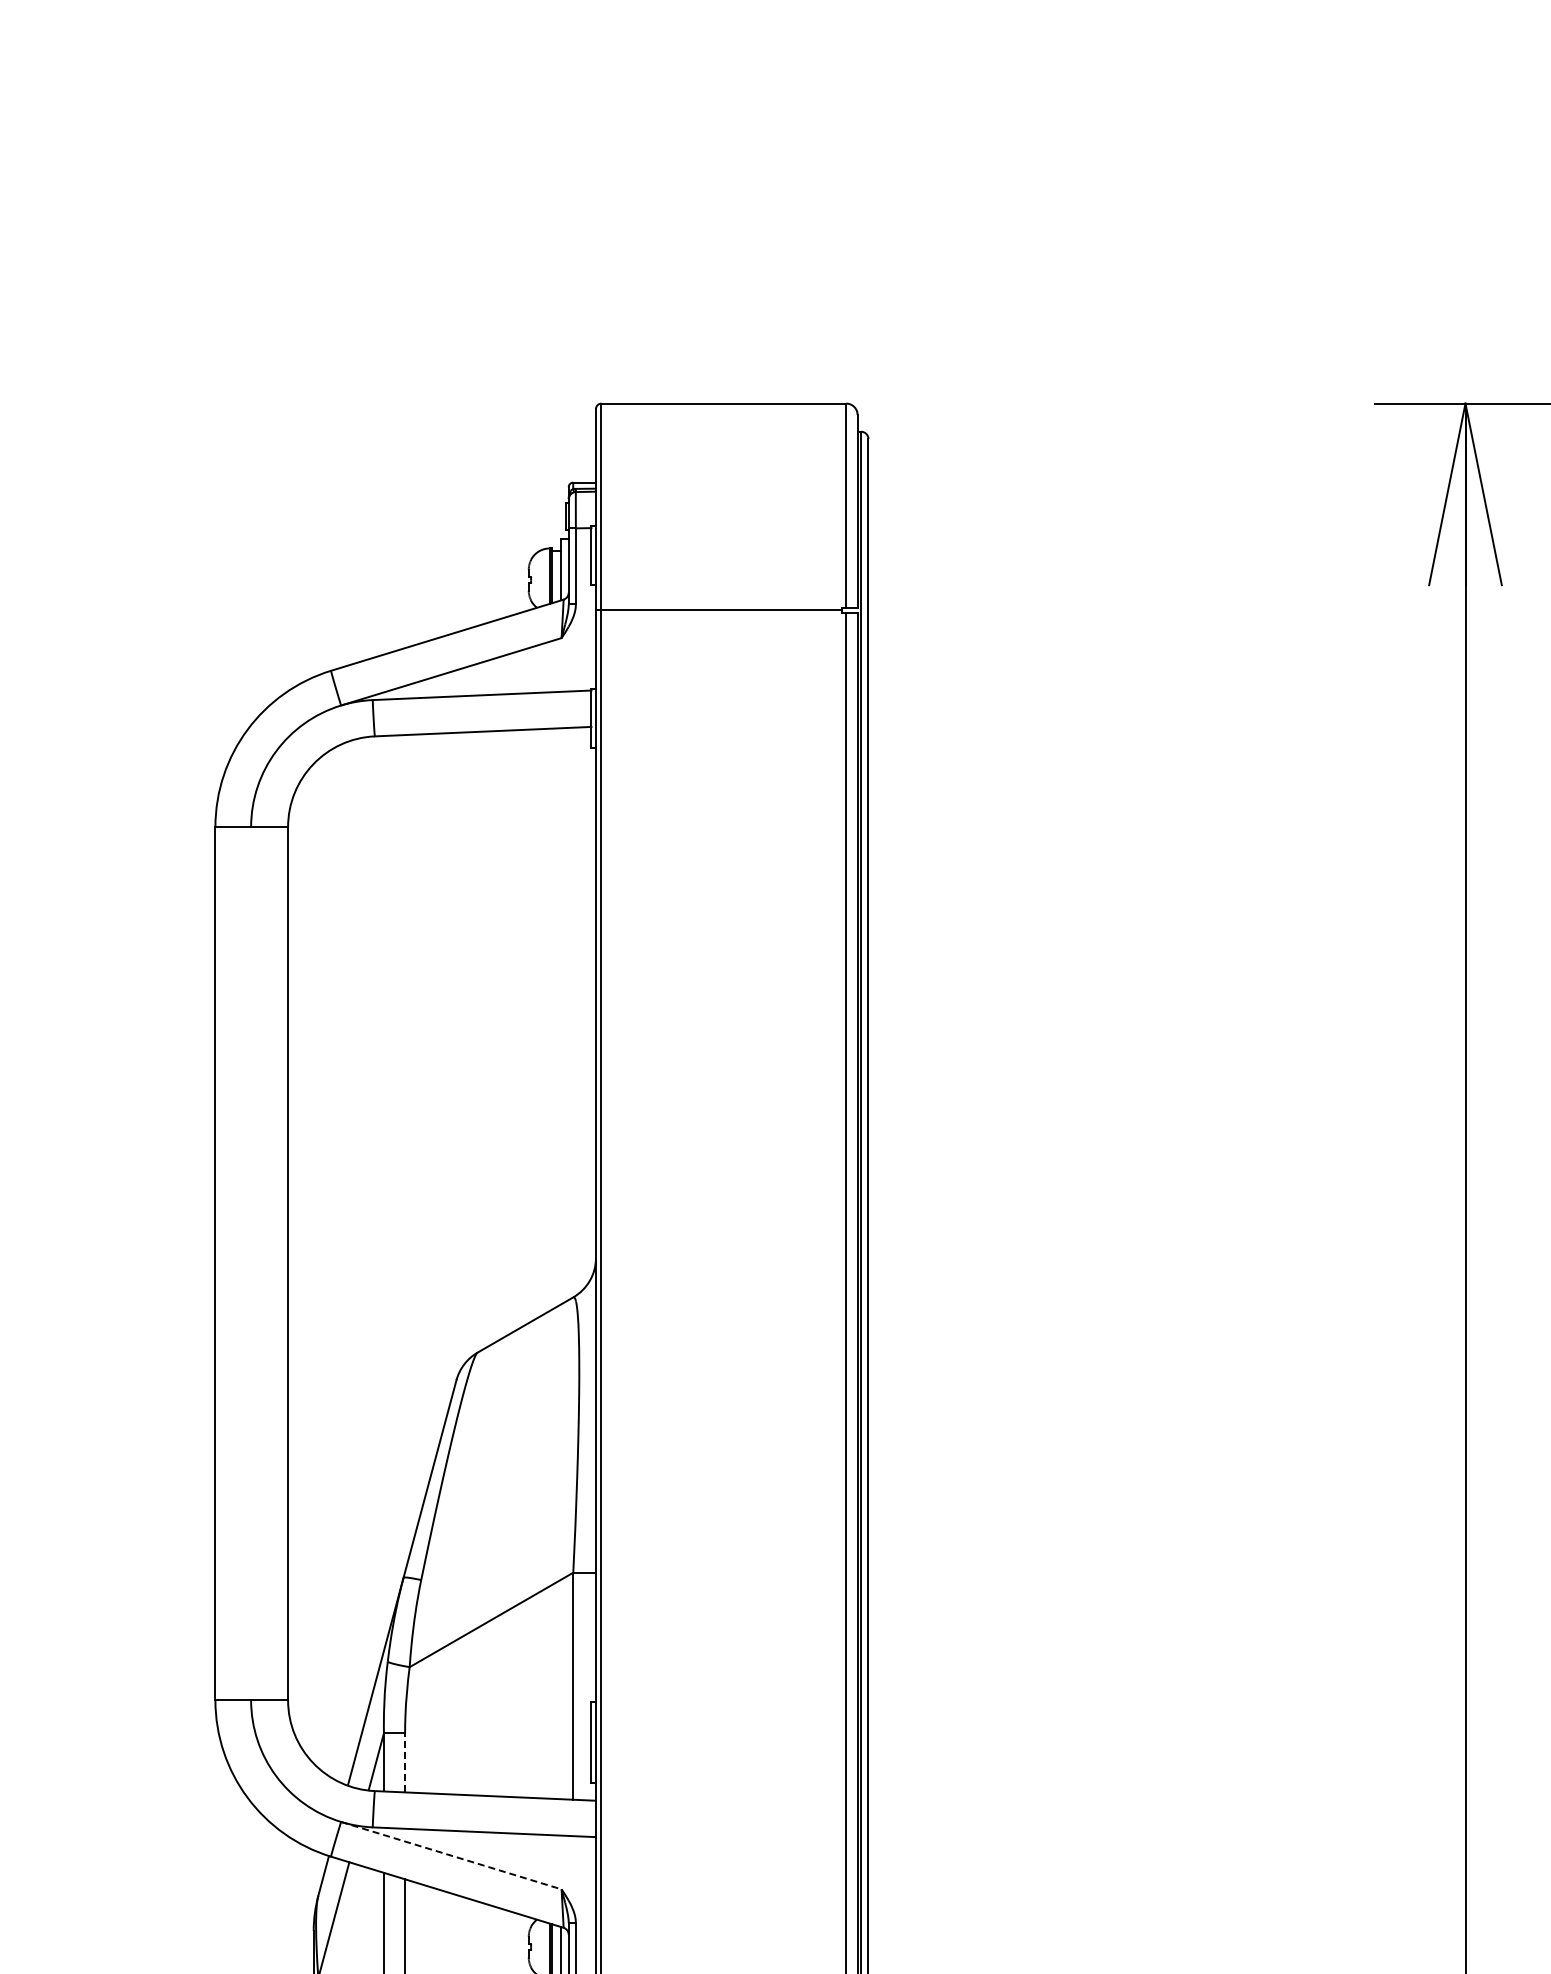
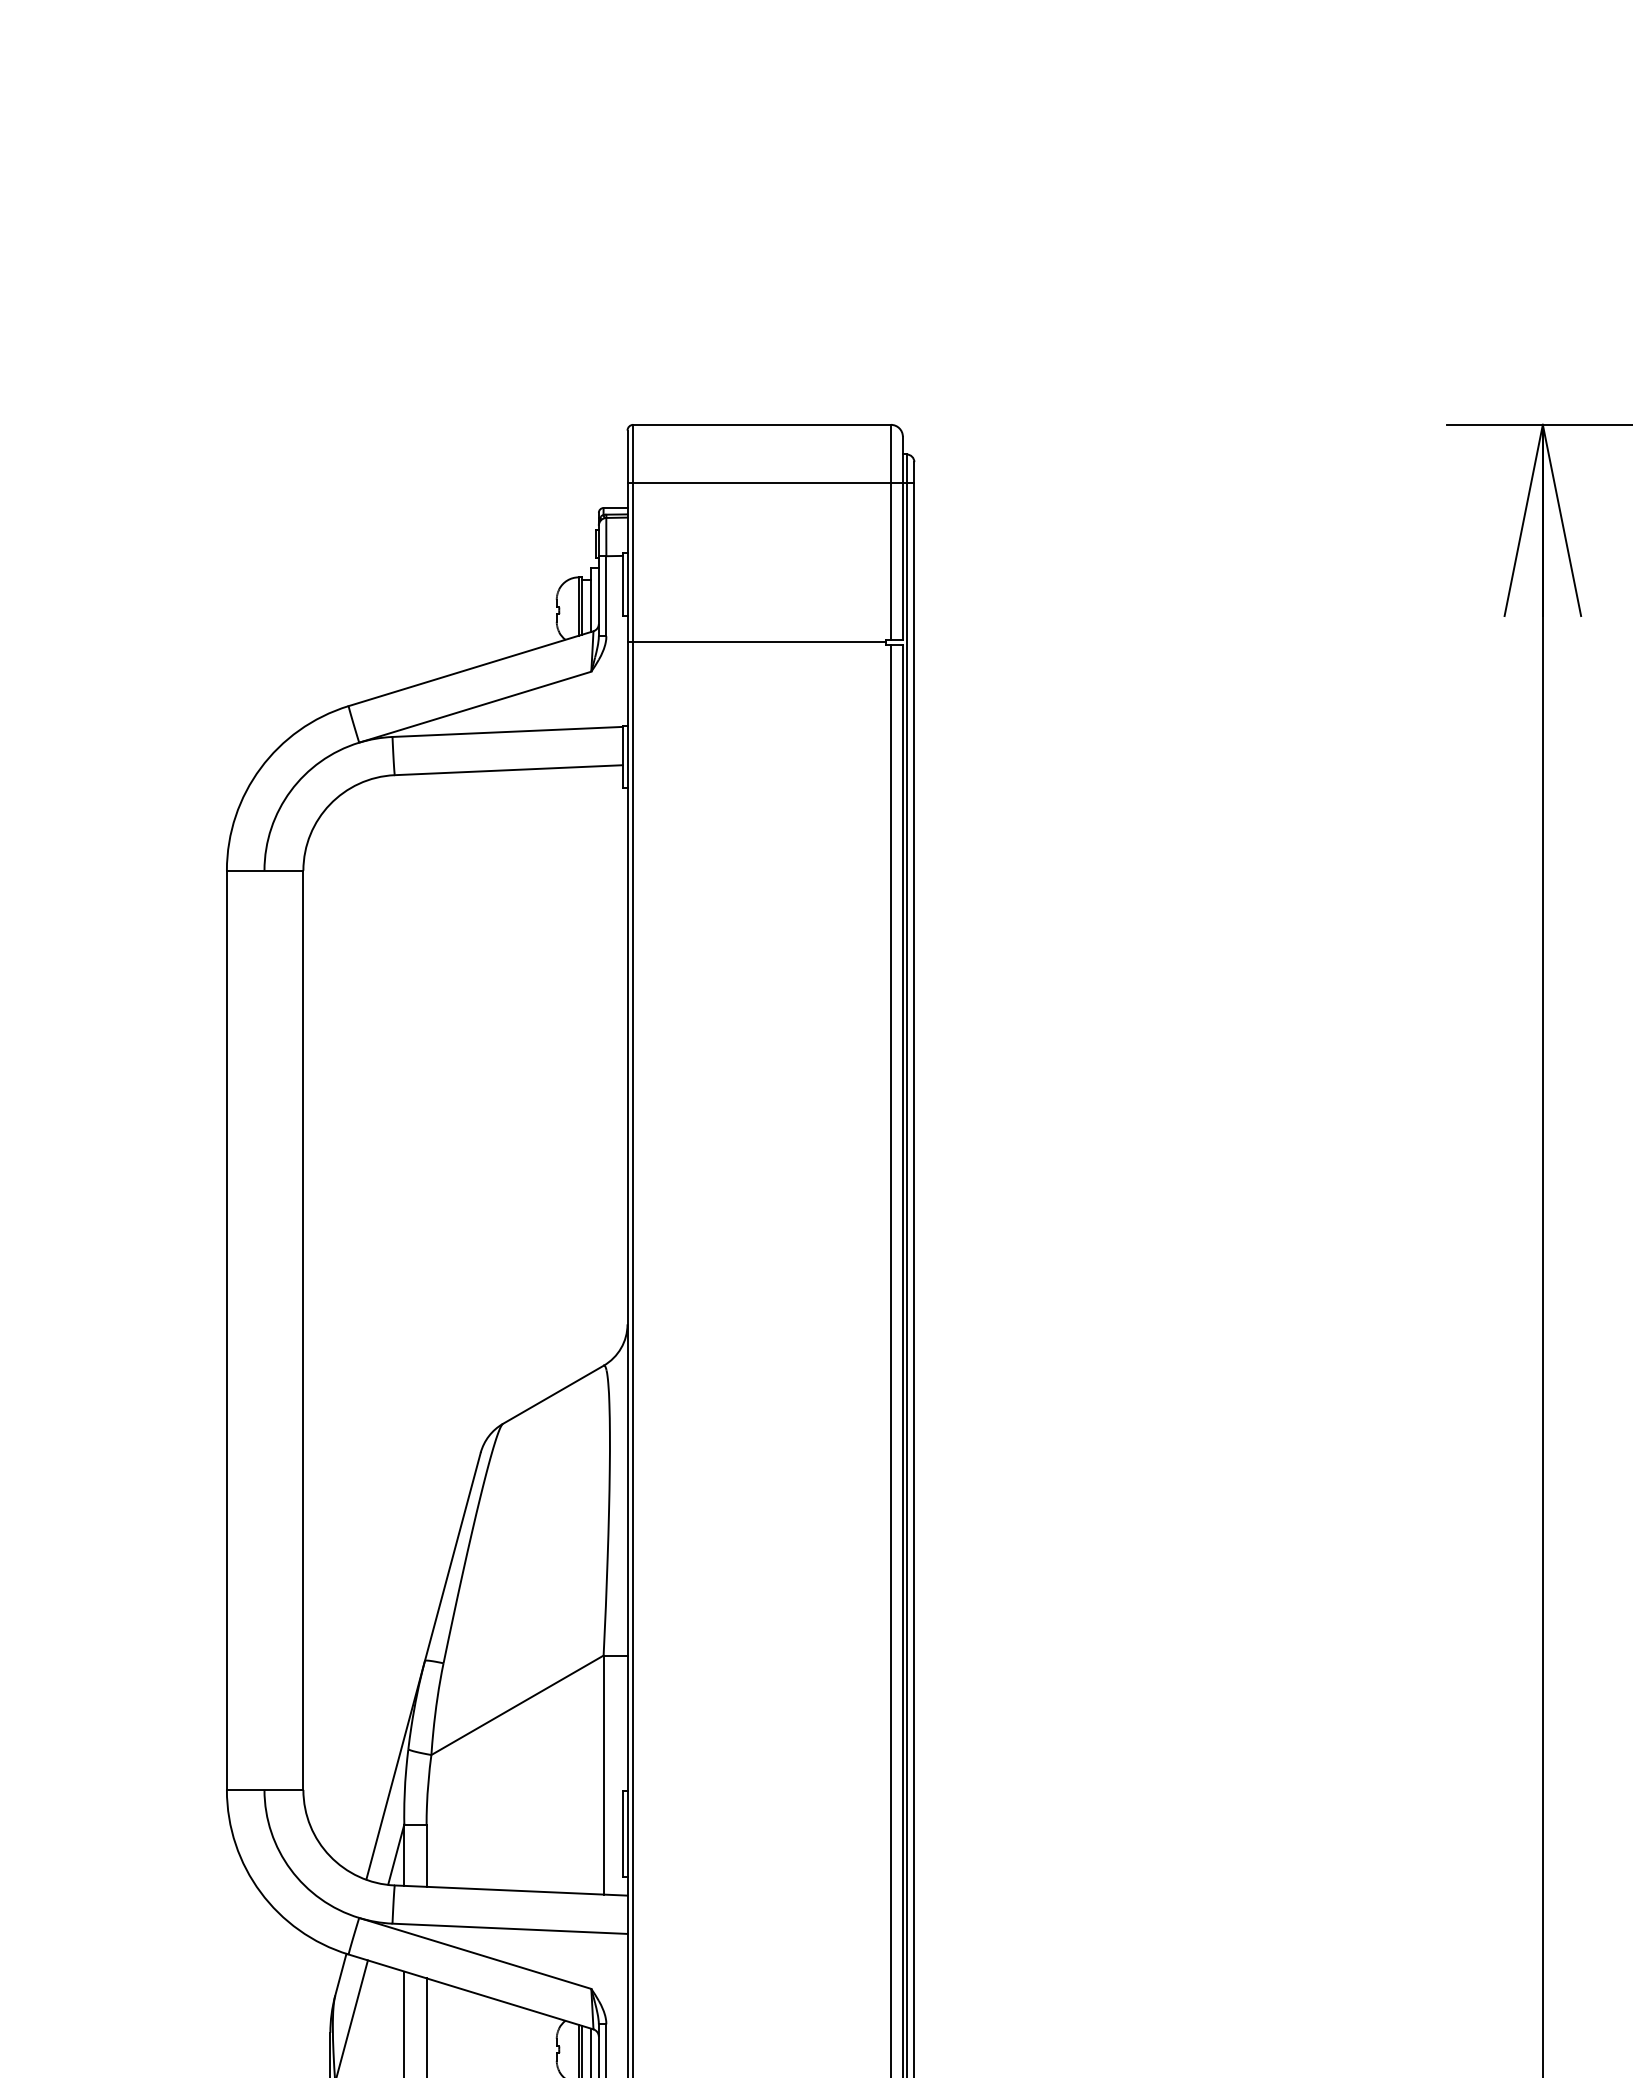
line: (732, 459) -> (771, 483), added
line: (405, 1762) -> (427, 1855), dashed -> solid
line: (451, 1855) -> (475, 1953), dashed -> solid

